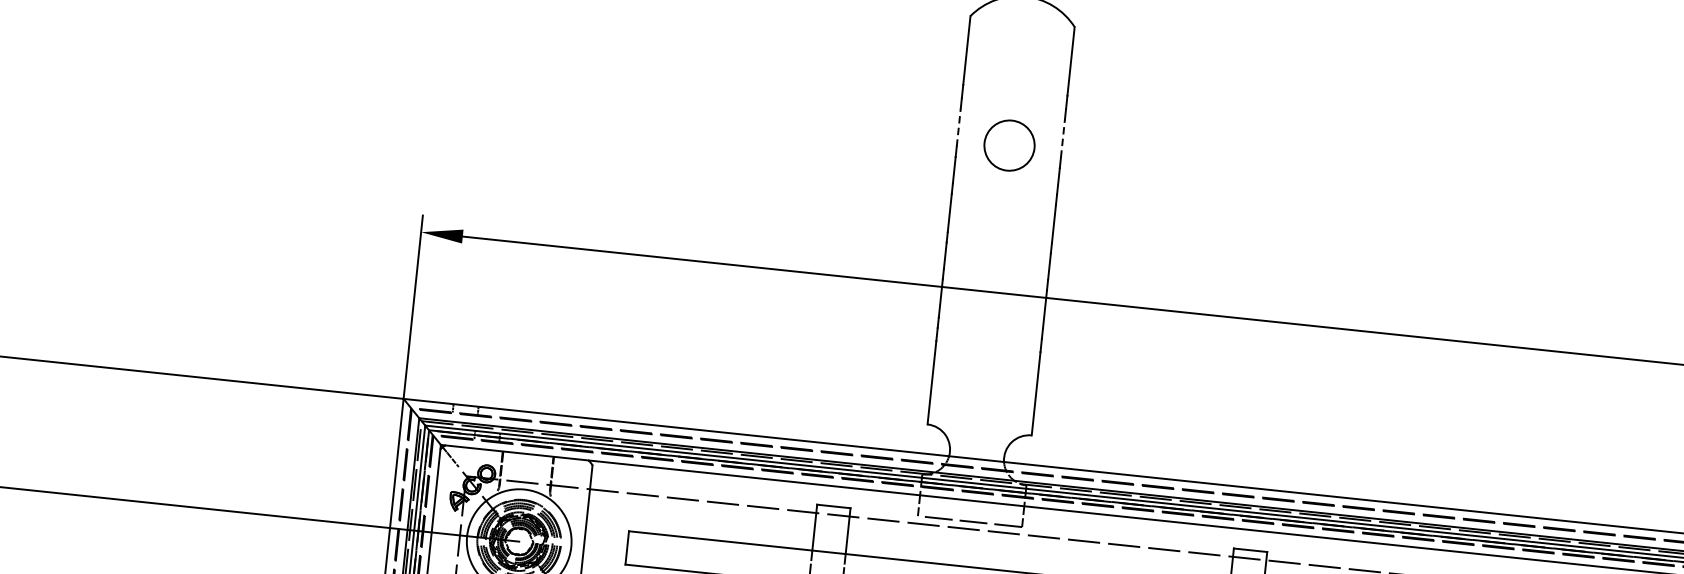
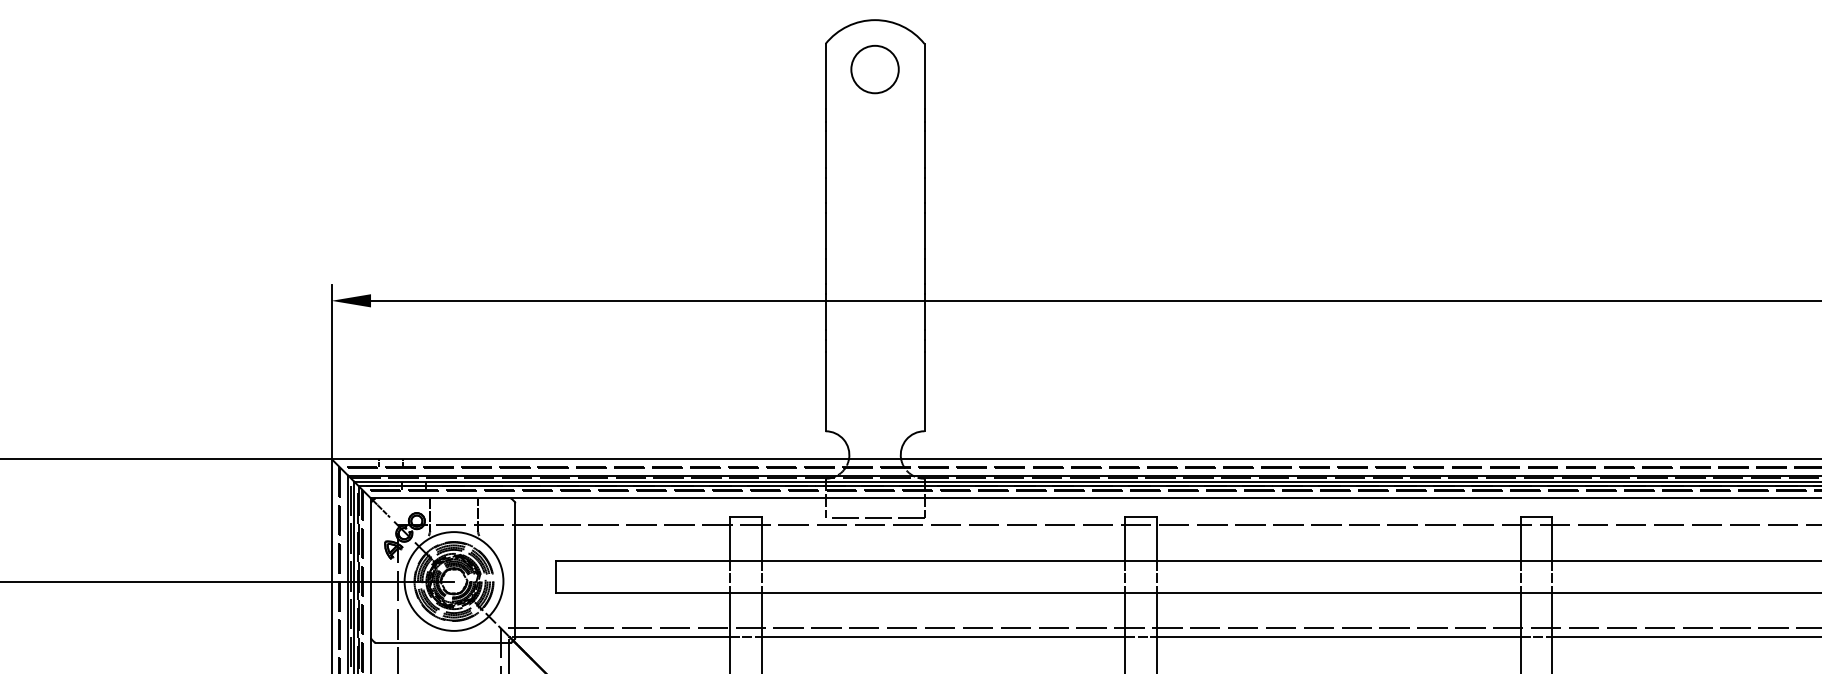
line: (958, 127) -> (825, 149), dashed -> solid
line: (1062, 138) -> (924, 149), dashed -> solid
circle: (1008, 145) -> (874, 69), moved

